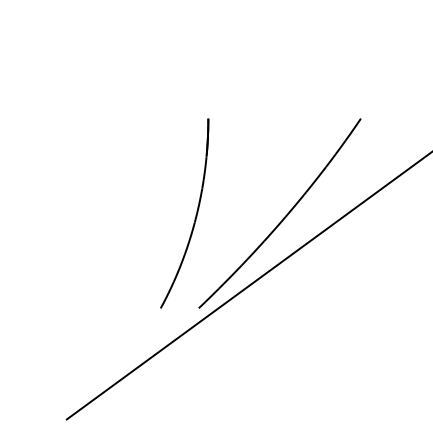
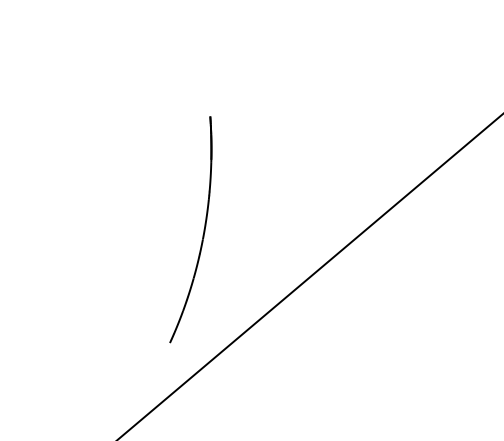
part: (279, 213) -> (301, 221), removed

